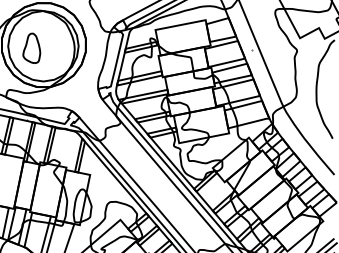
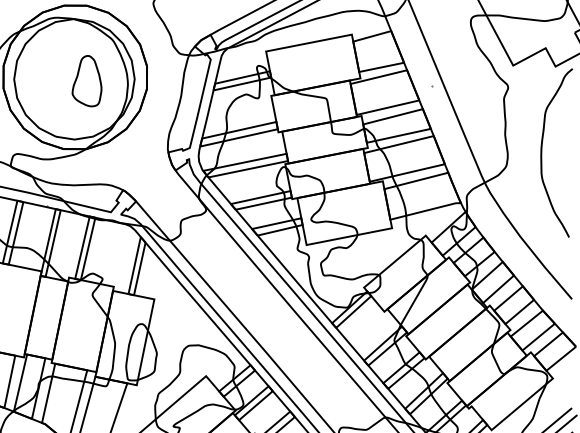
part: (31, 47) -> (86, 79), moved

